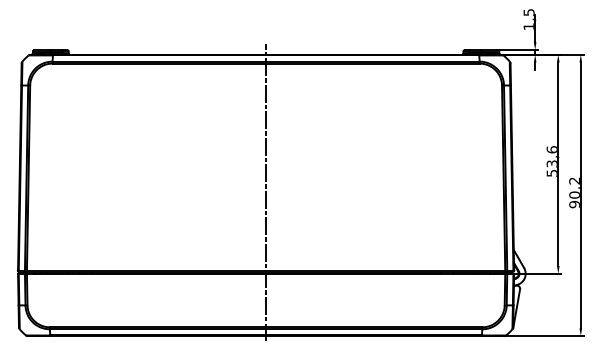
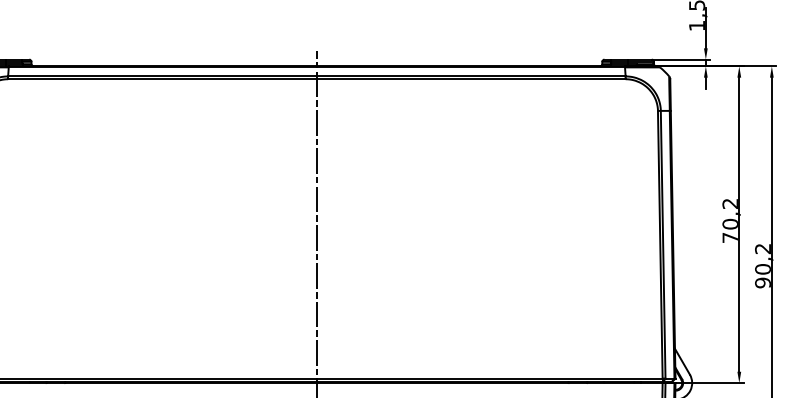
text: (551, 161) -> (729, 220), 53,6 -> 70,2

